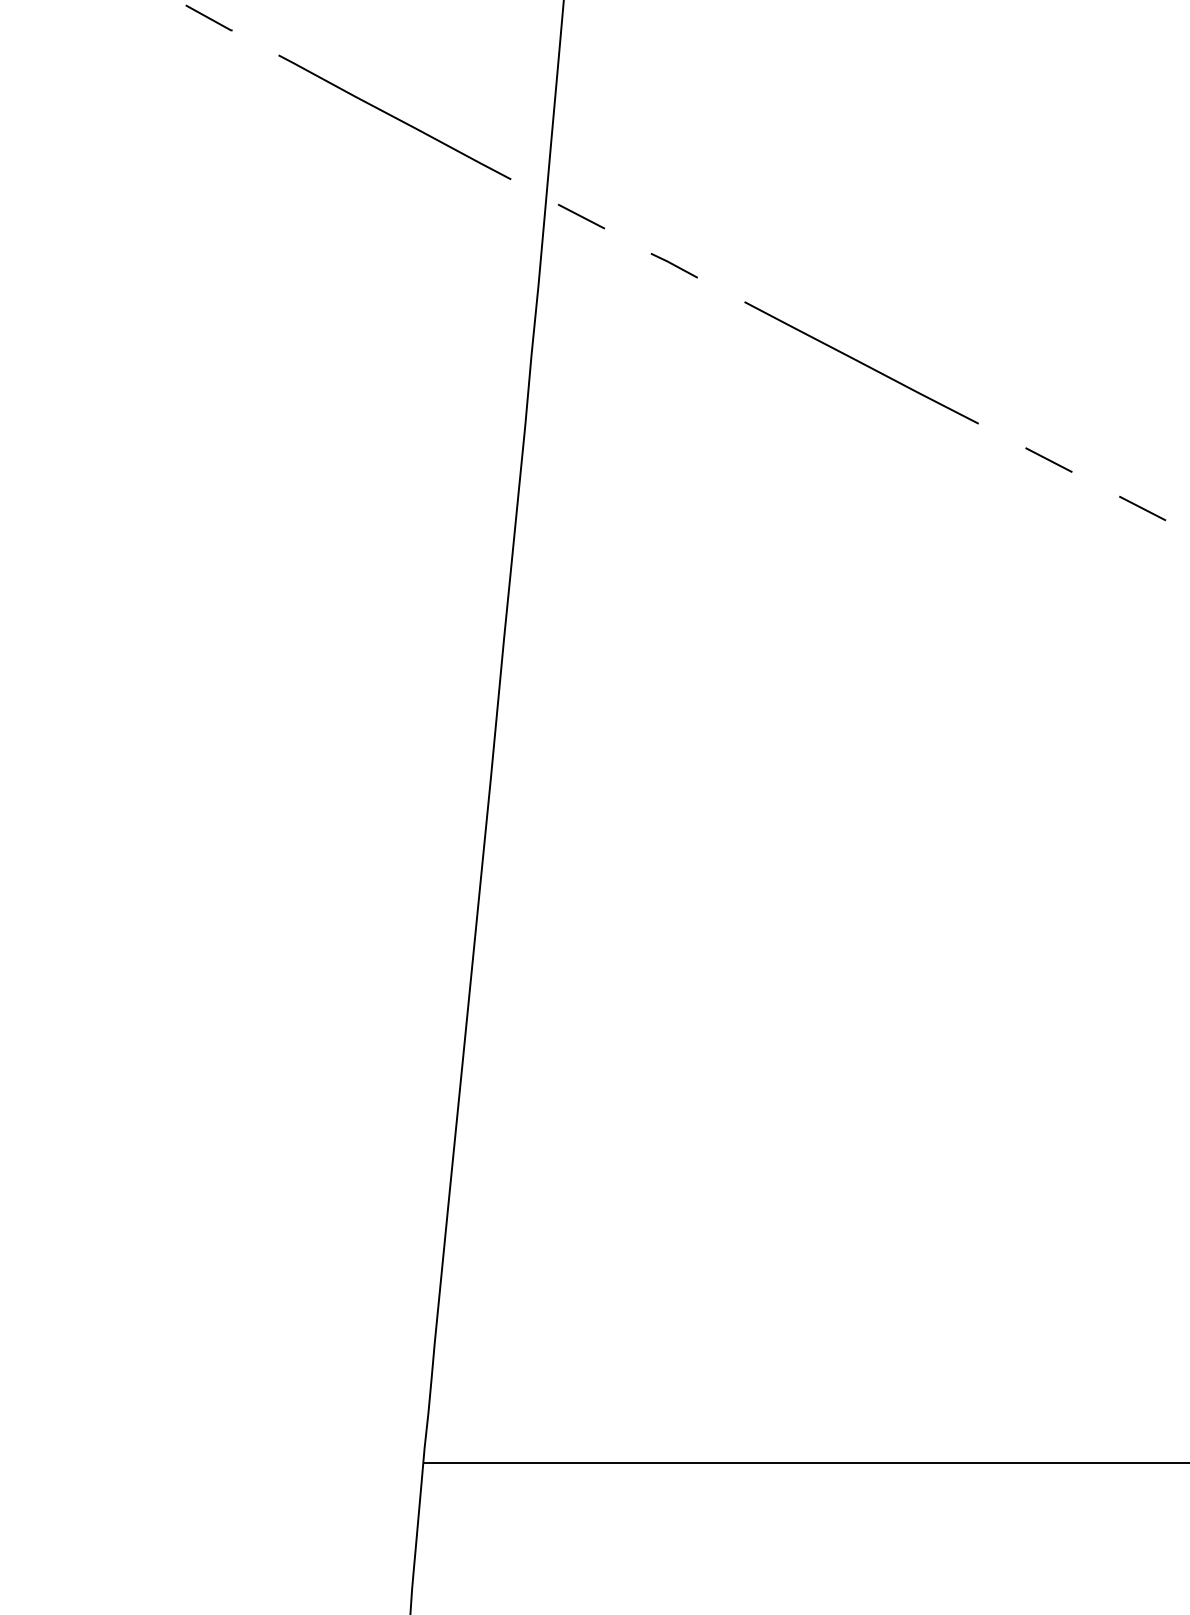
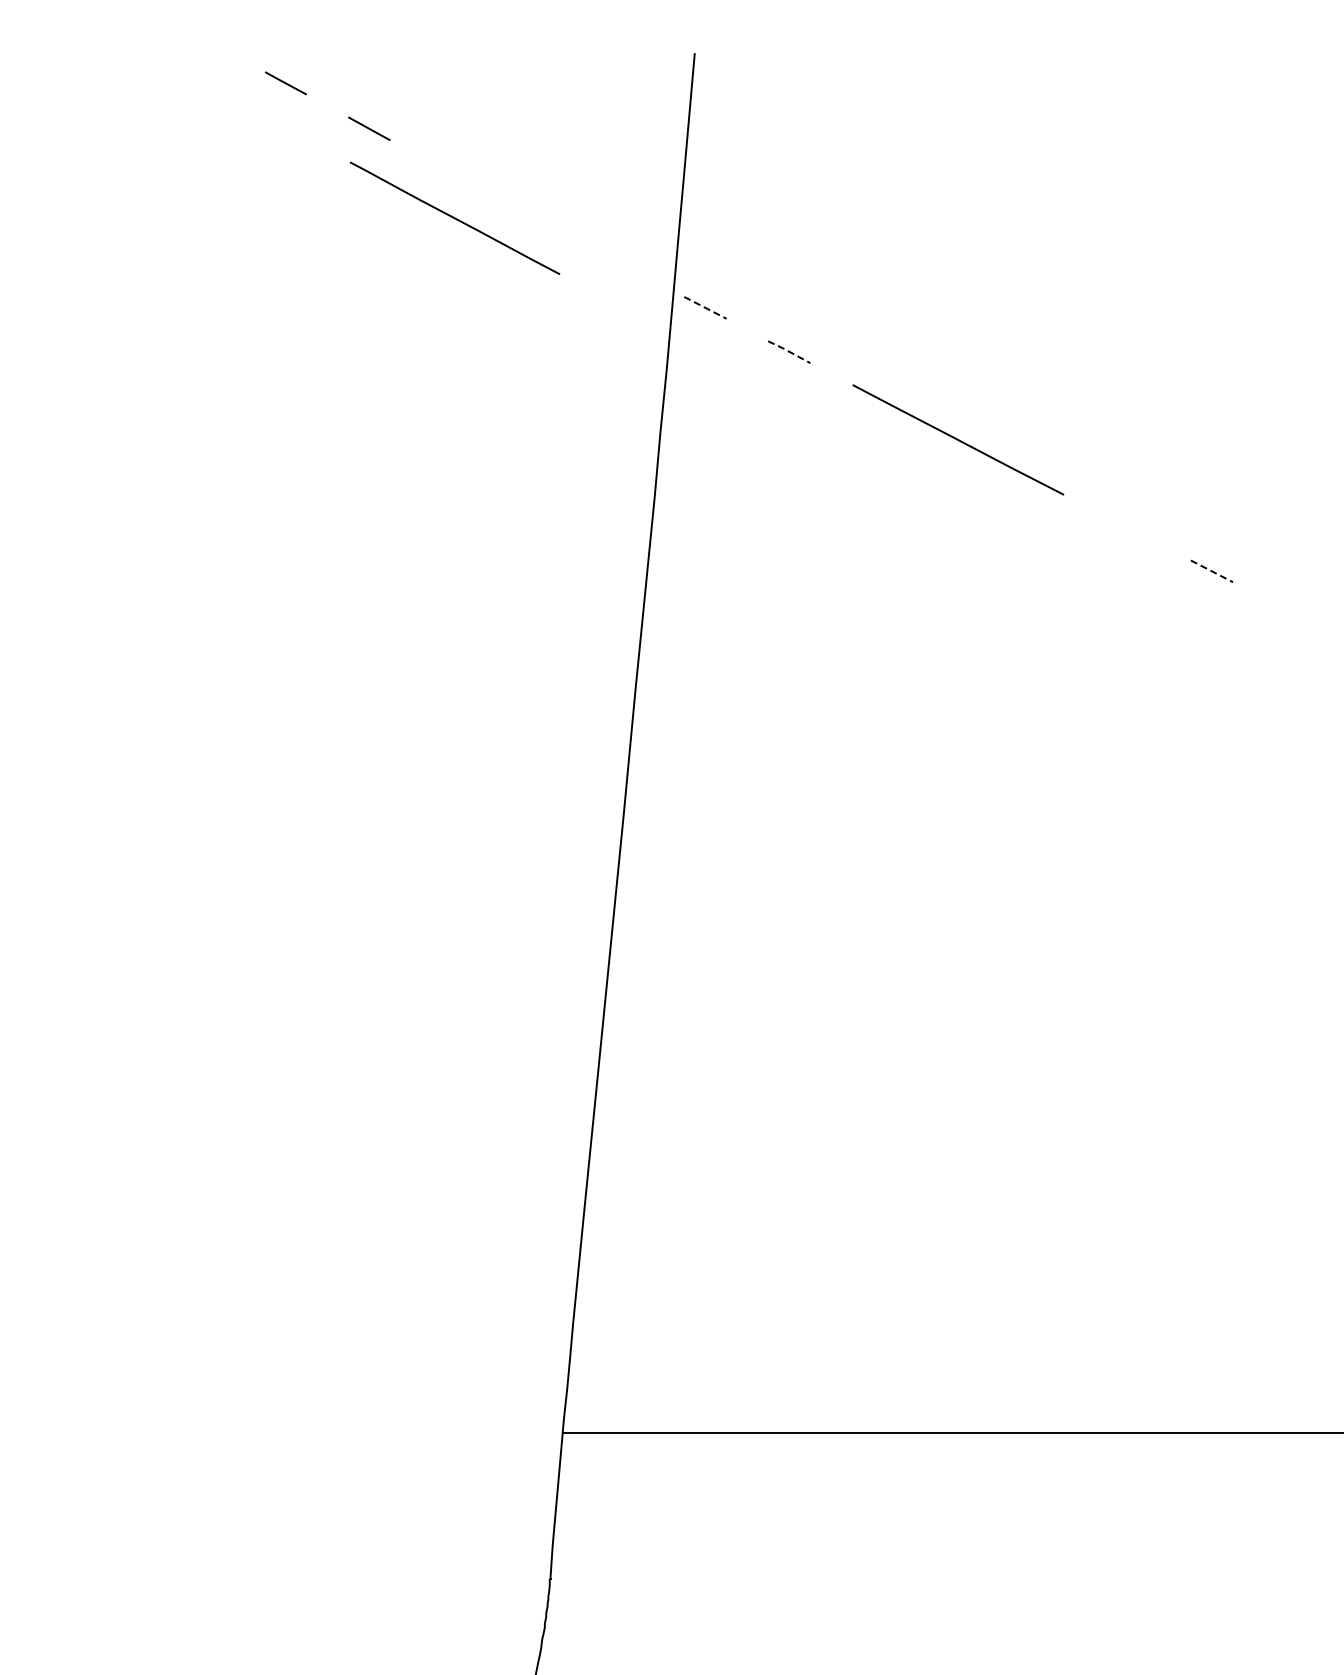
line: (395, 116) -> (455, 217), moved
line: (581, 216) -> (705, 307), solid -> dashed
line: (674, 264) -> (789, 351), solid -> dashed
line: (1049, 459) -> (1127, 527), removed
line: (1142, 508) -> (1211, 571), solid -> dashed

